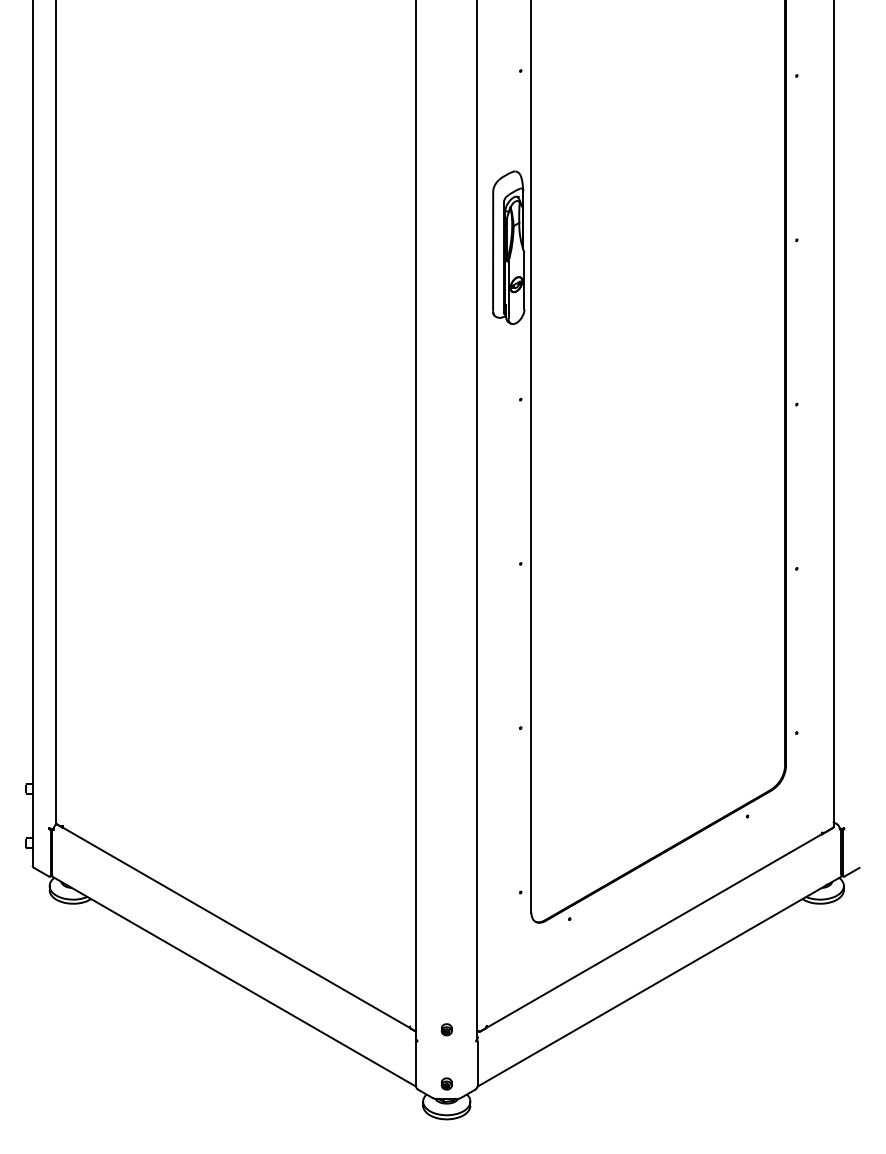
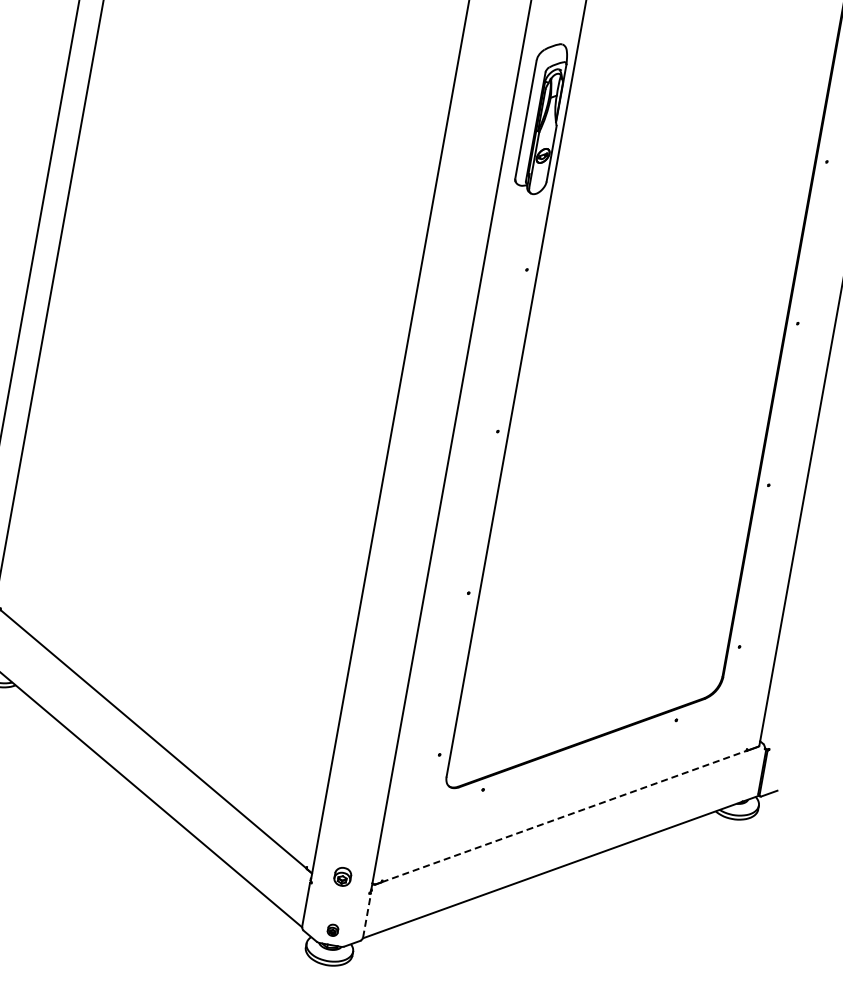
line: (653, 931) -> (563, 816), solid -> dashed
part: (446, 1029) -> (342, 876), size x1.6
line: (477, 1063) -> (366, 915), solid -> dashed

